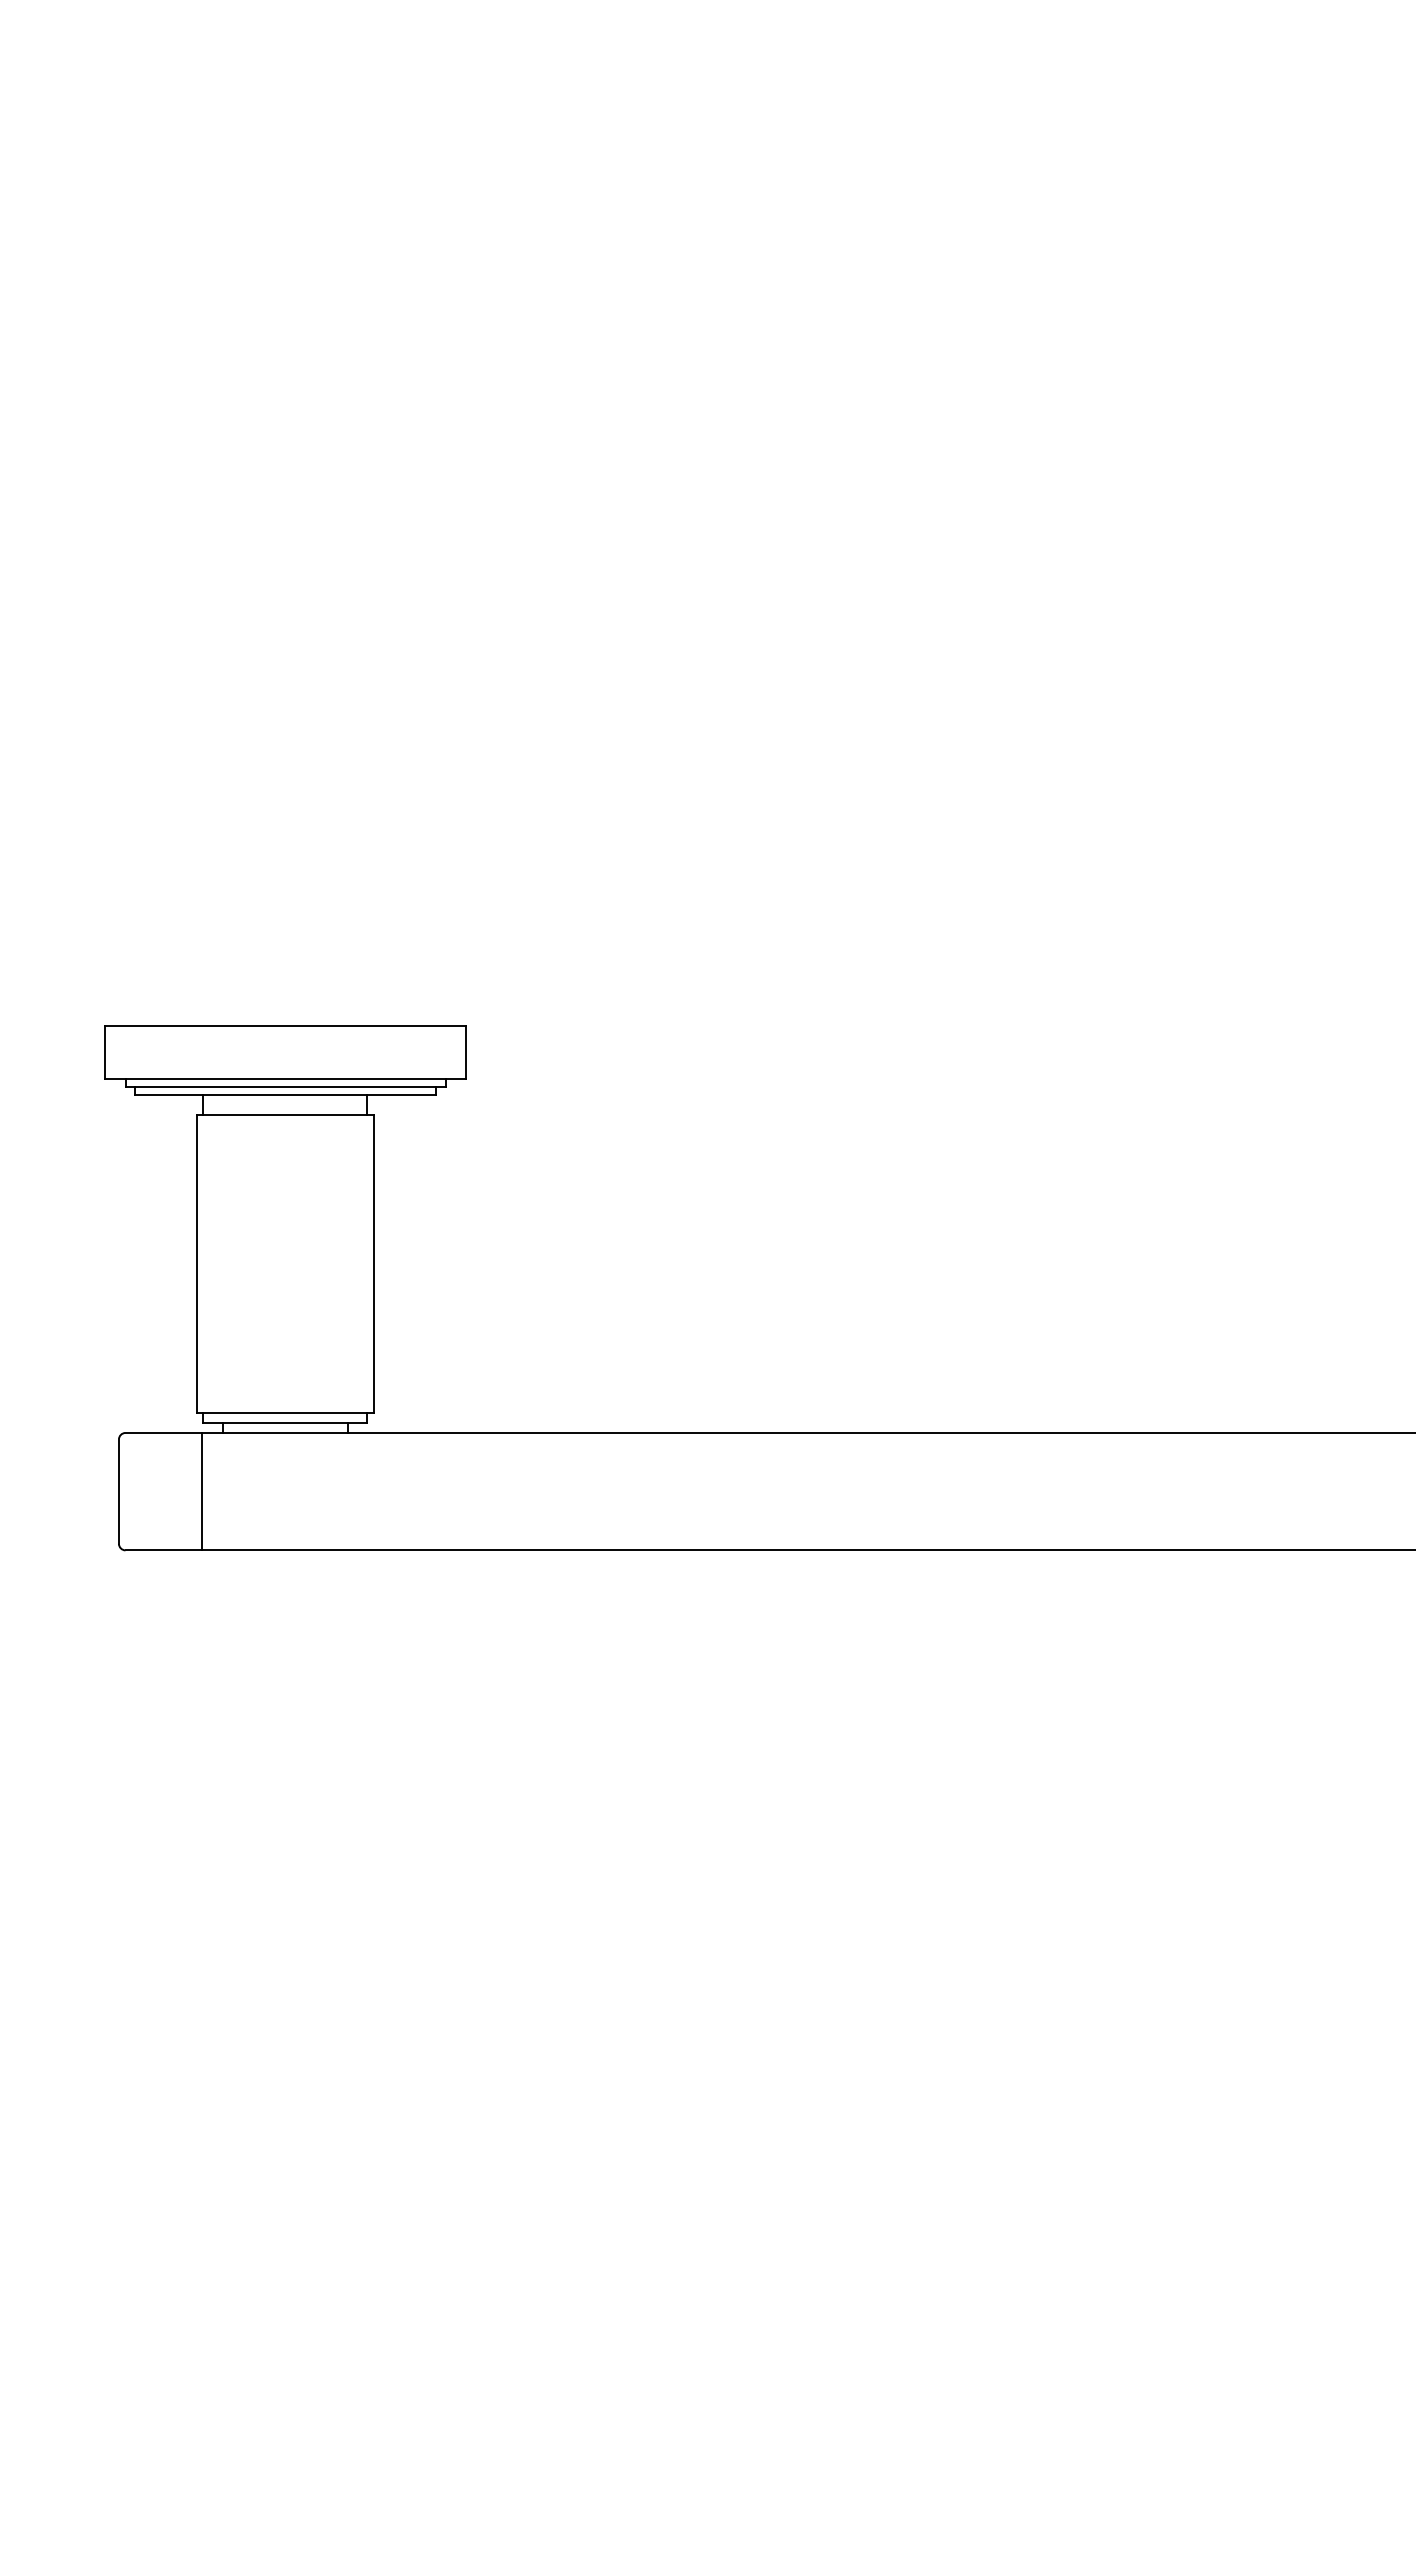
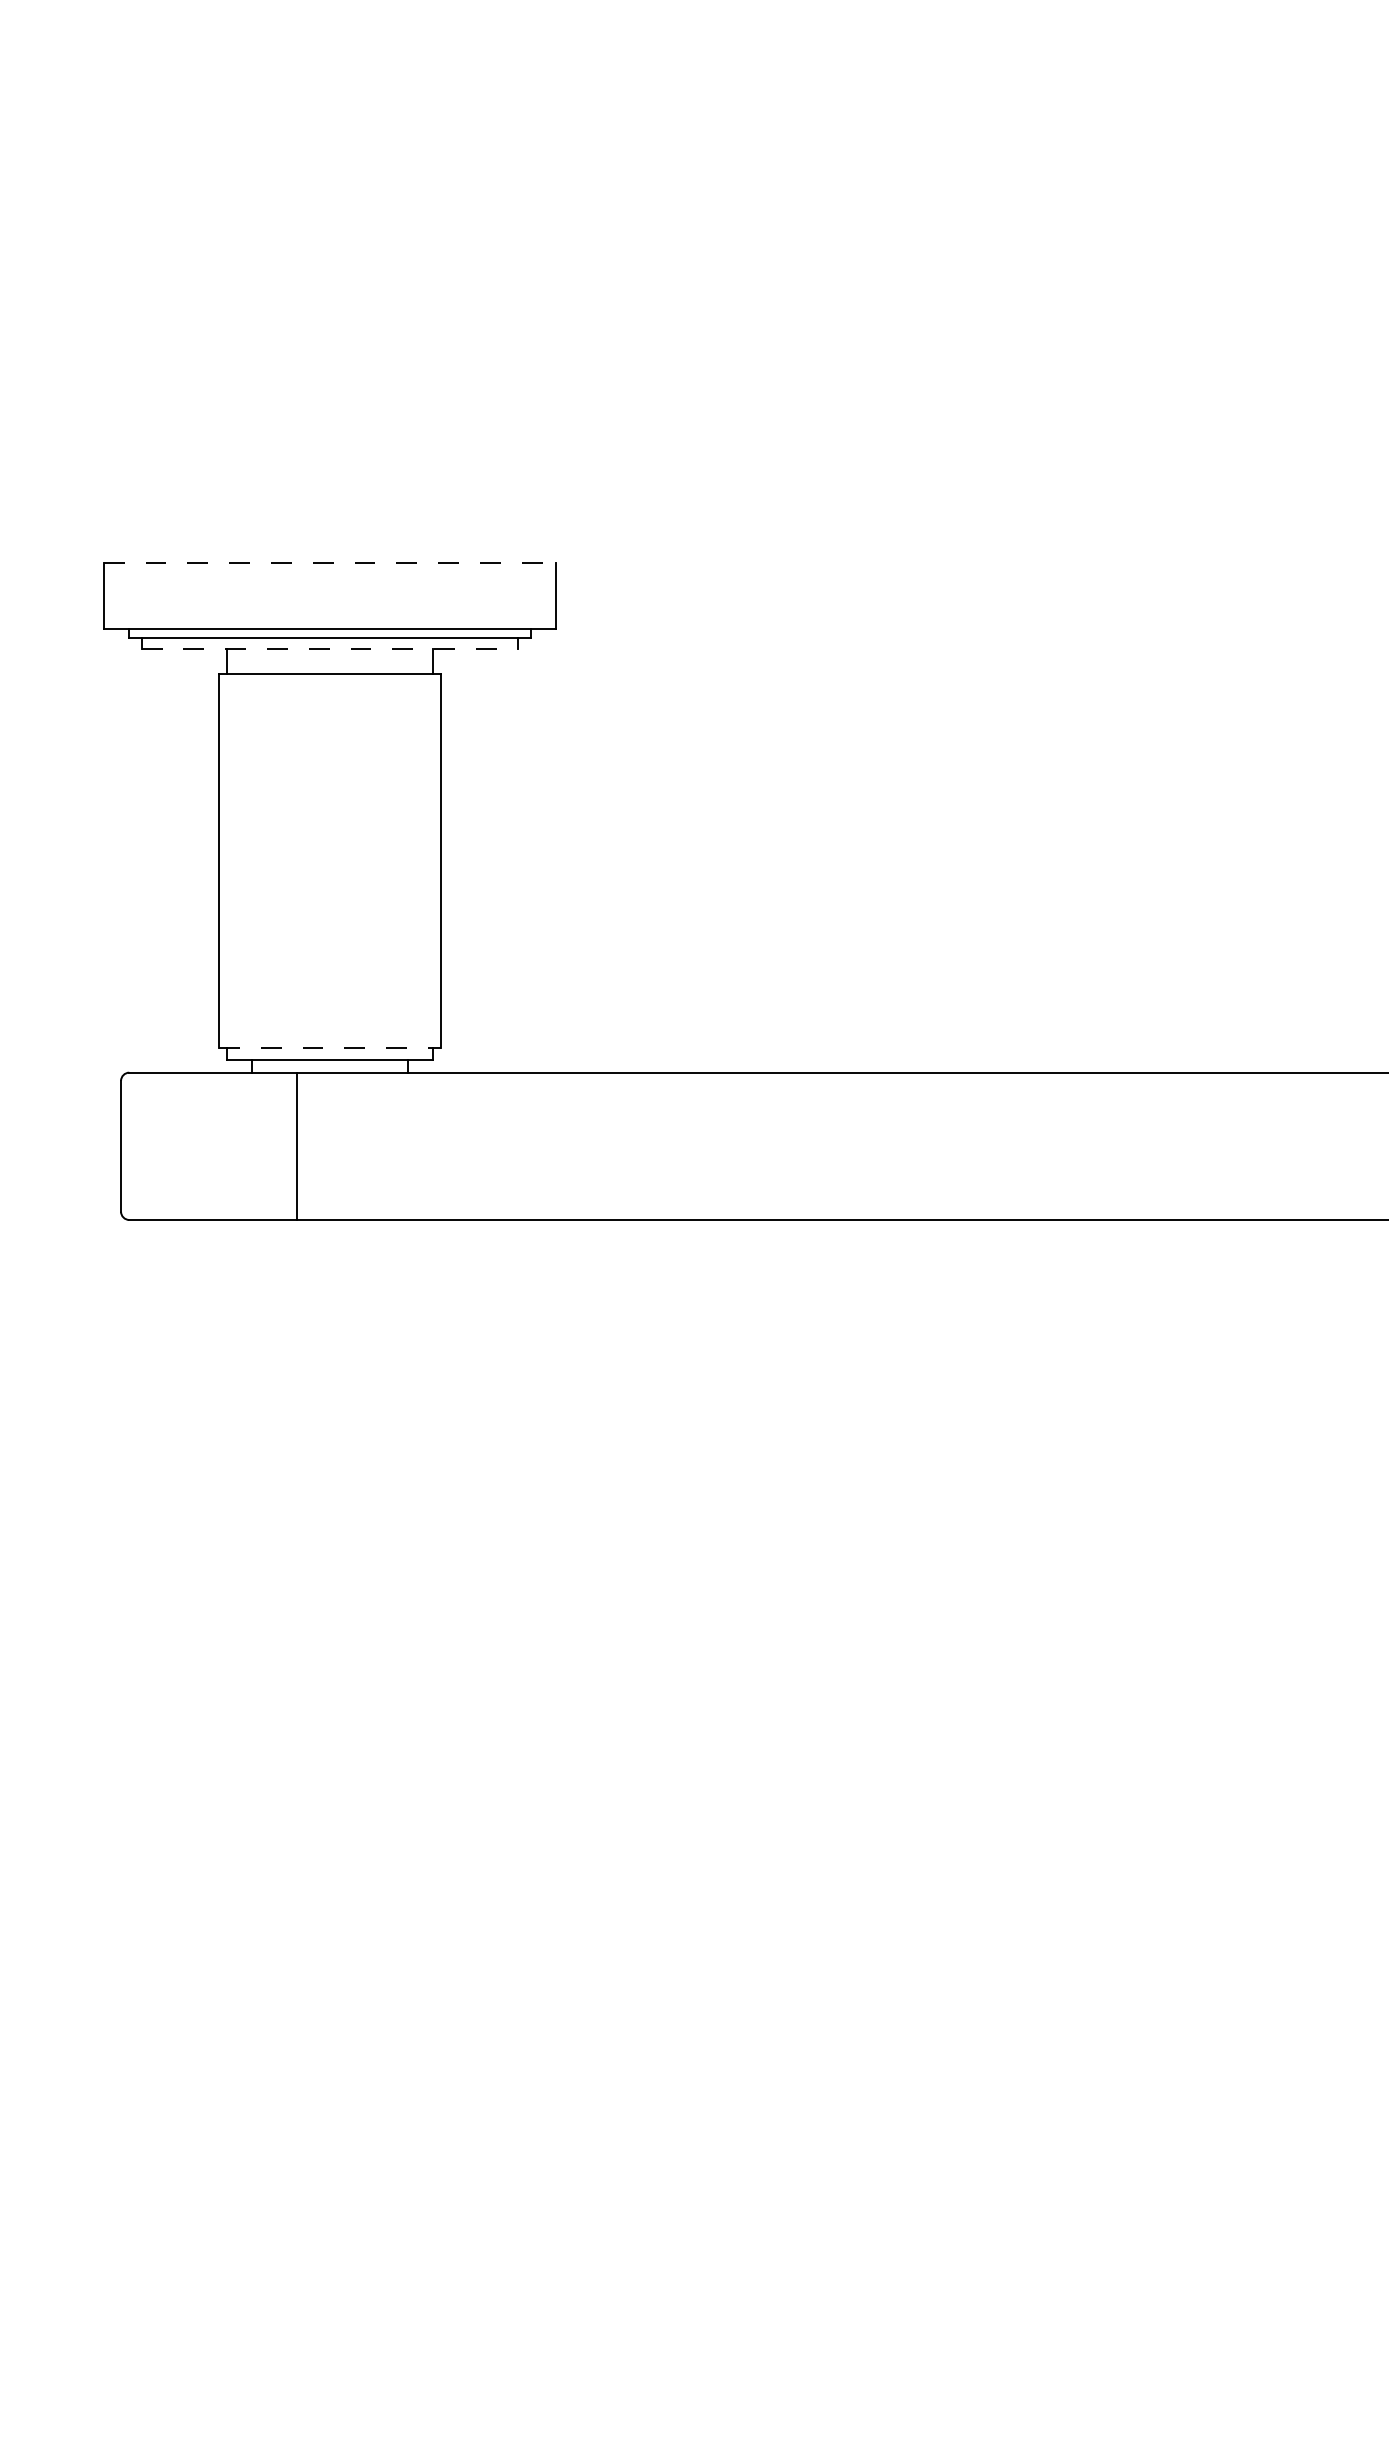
line: (286, 1026) -> (331, 562), solid -> dashed
line: (286, 1095) -> (331, 649), solid -> dashed
line: (285, 1413) -> (329, 1048), solid -> dashed
line: (202, 1491) -> (297, 1146), moved

